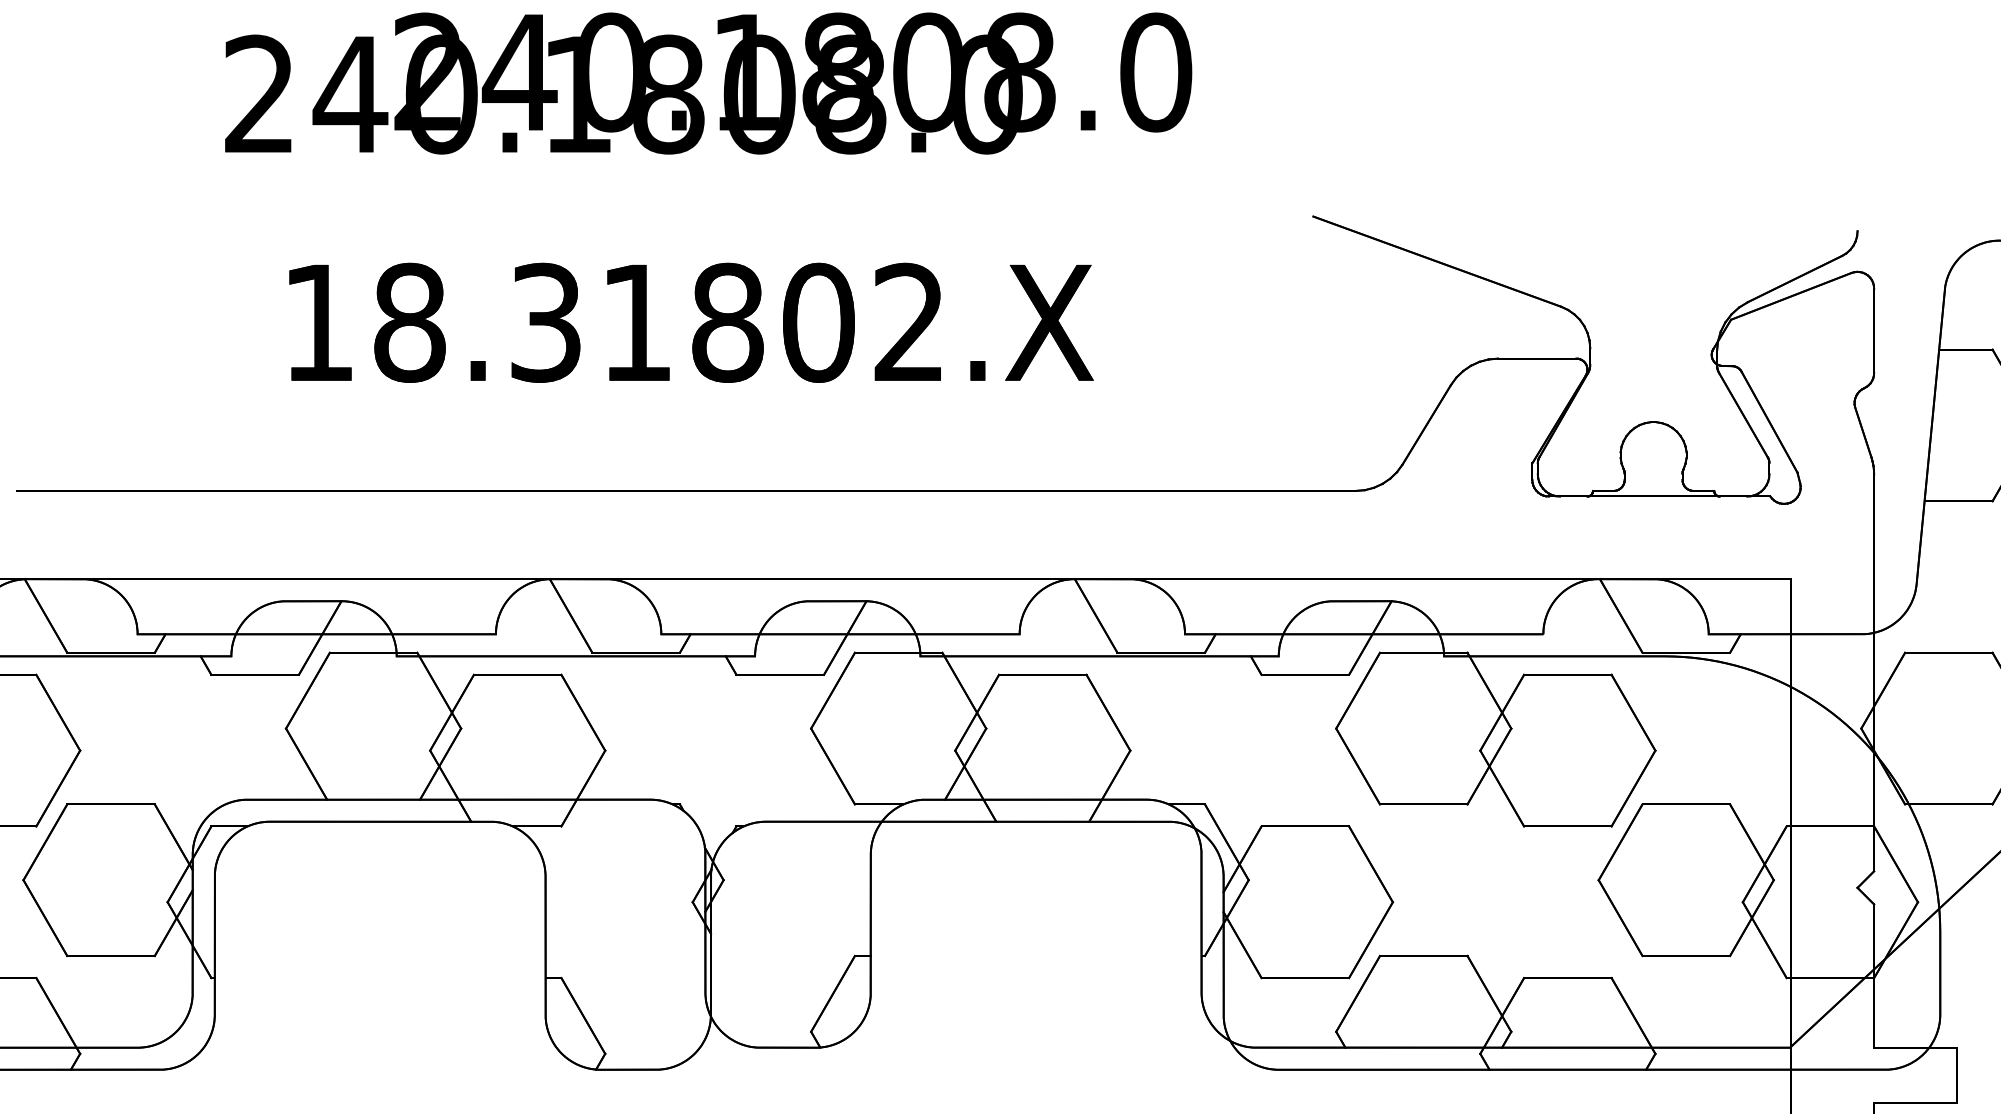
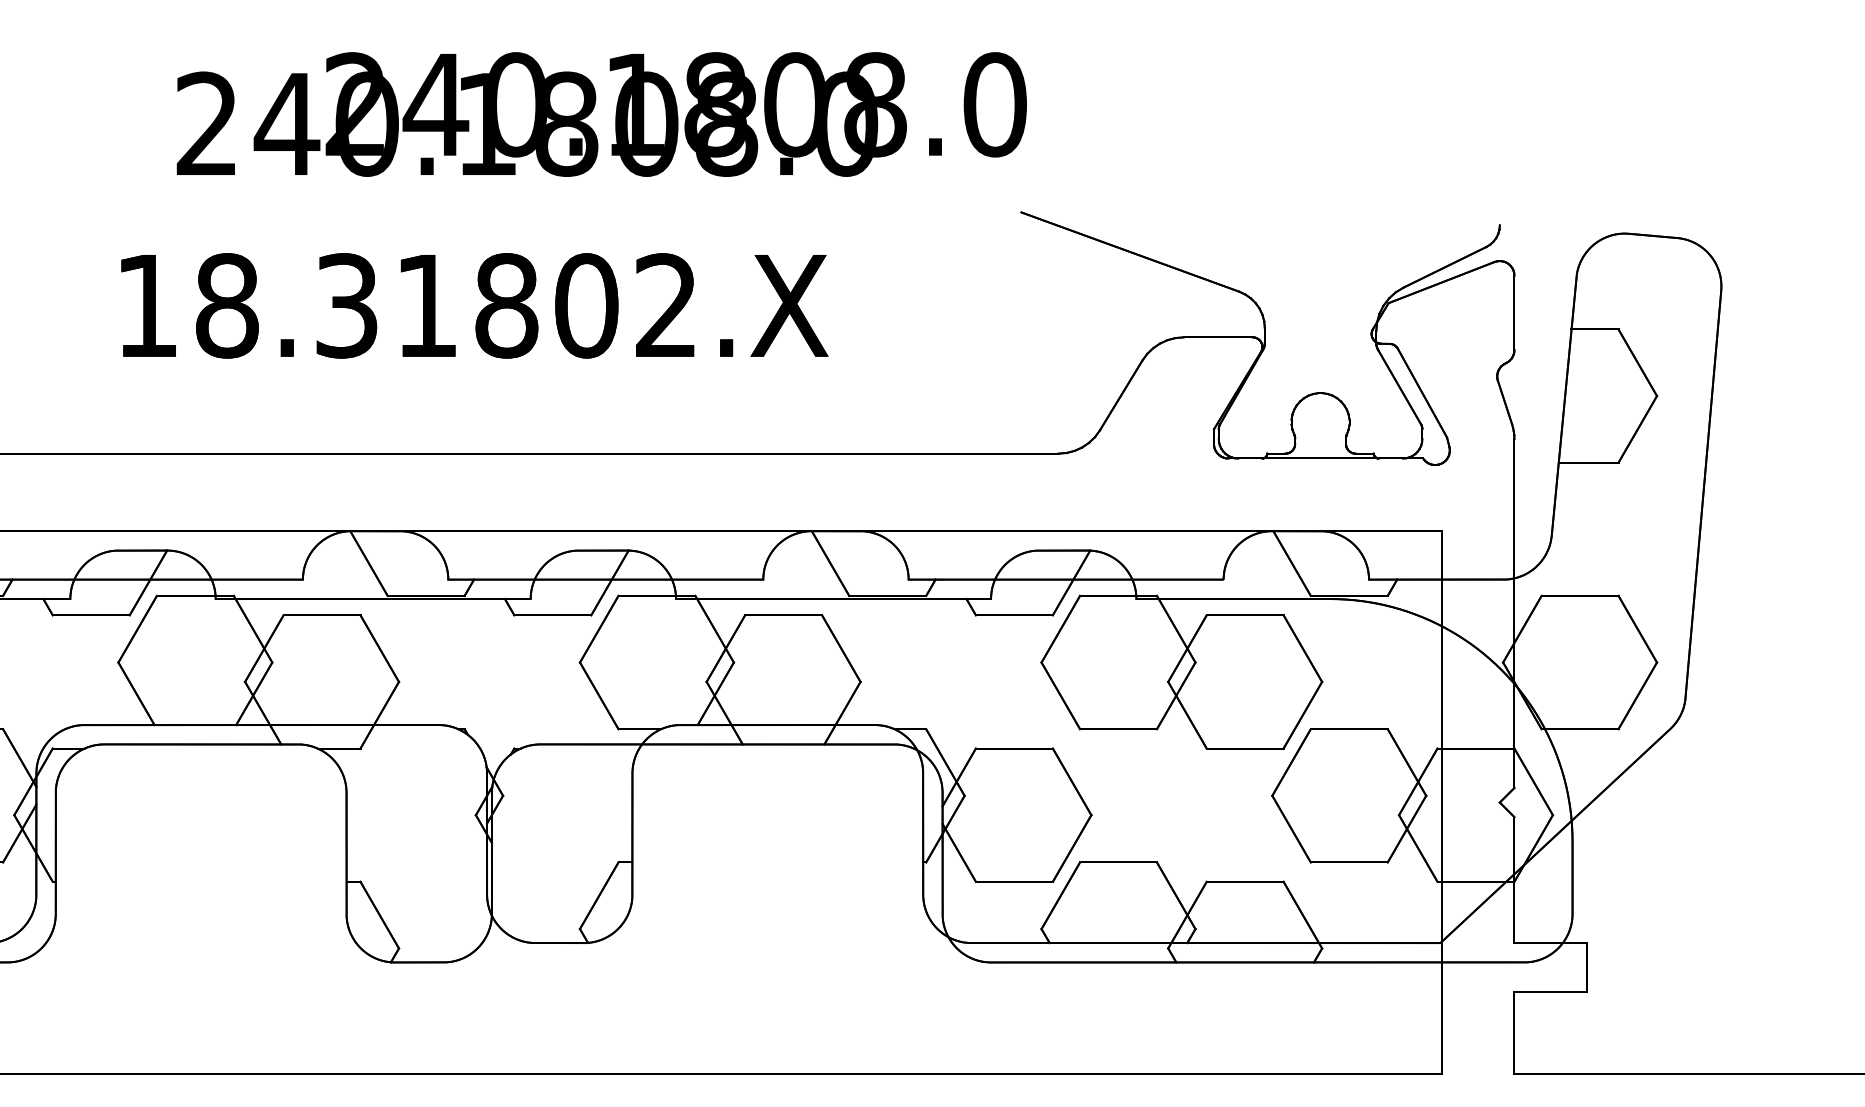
text: (708, 83) -> (601, 114), moved

